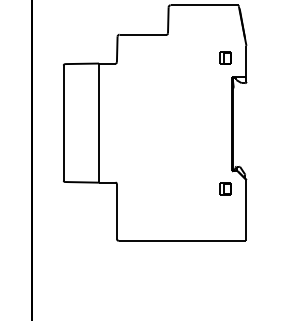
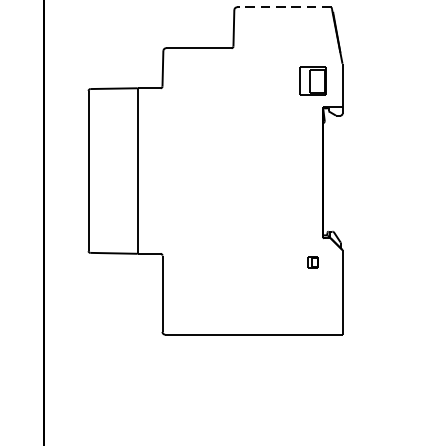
line: (204, 5) -> (284, 7), solid -> dashed
part: (225, 57) -> (313, 79), size x1.6
part: (225, 188) -> (313, 261), size x0.6

